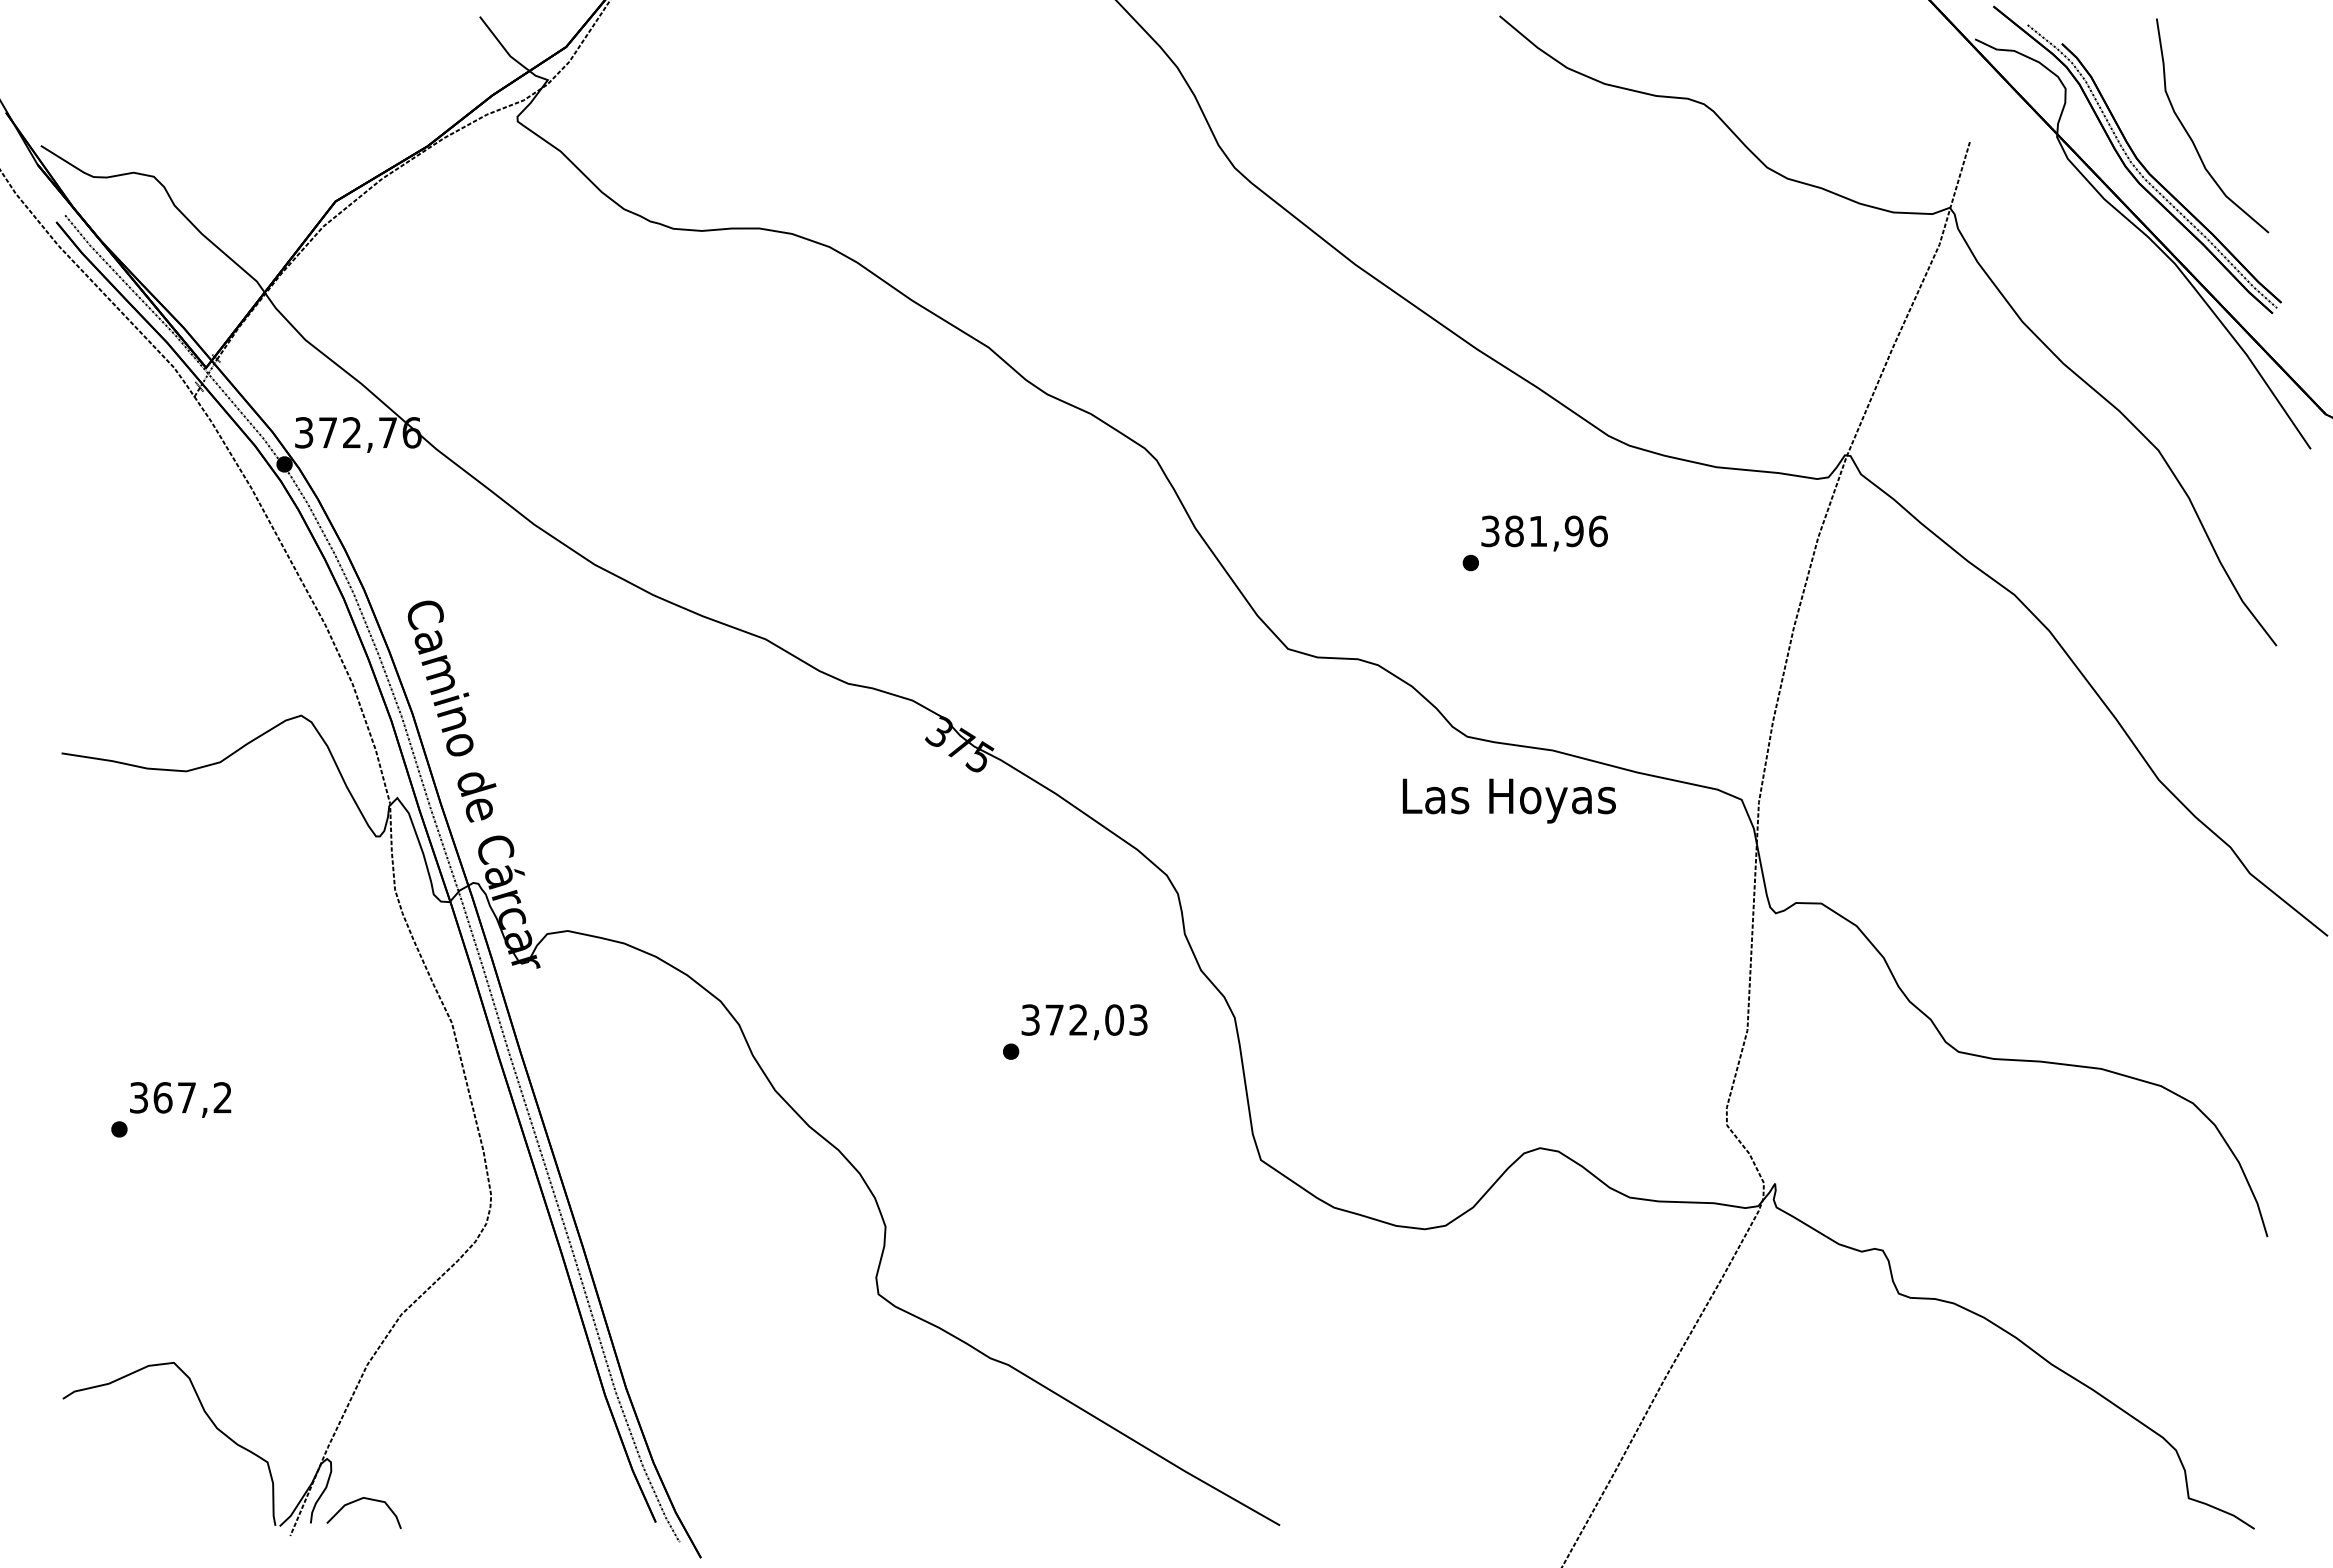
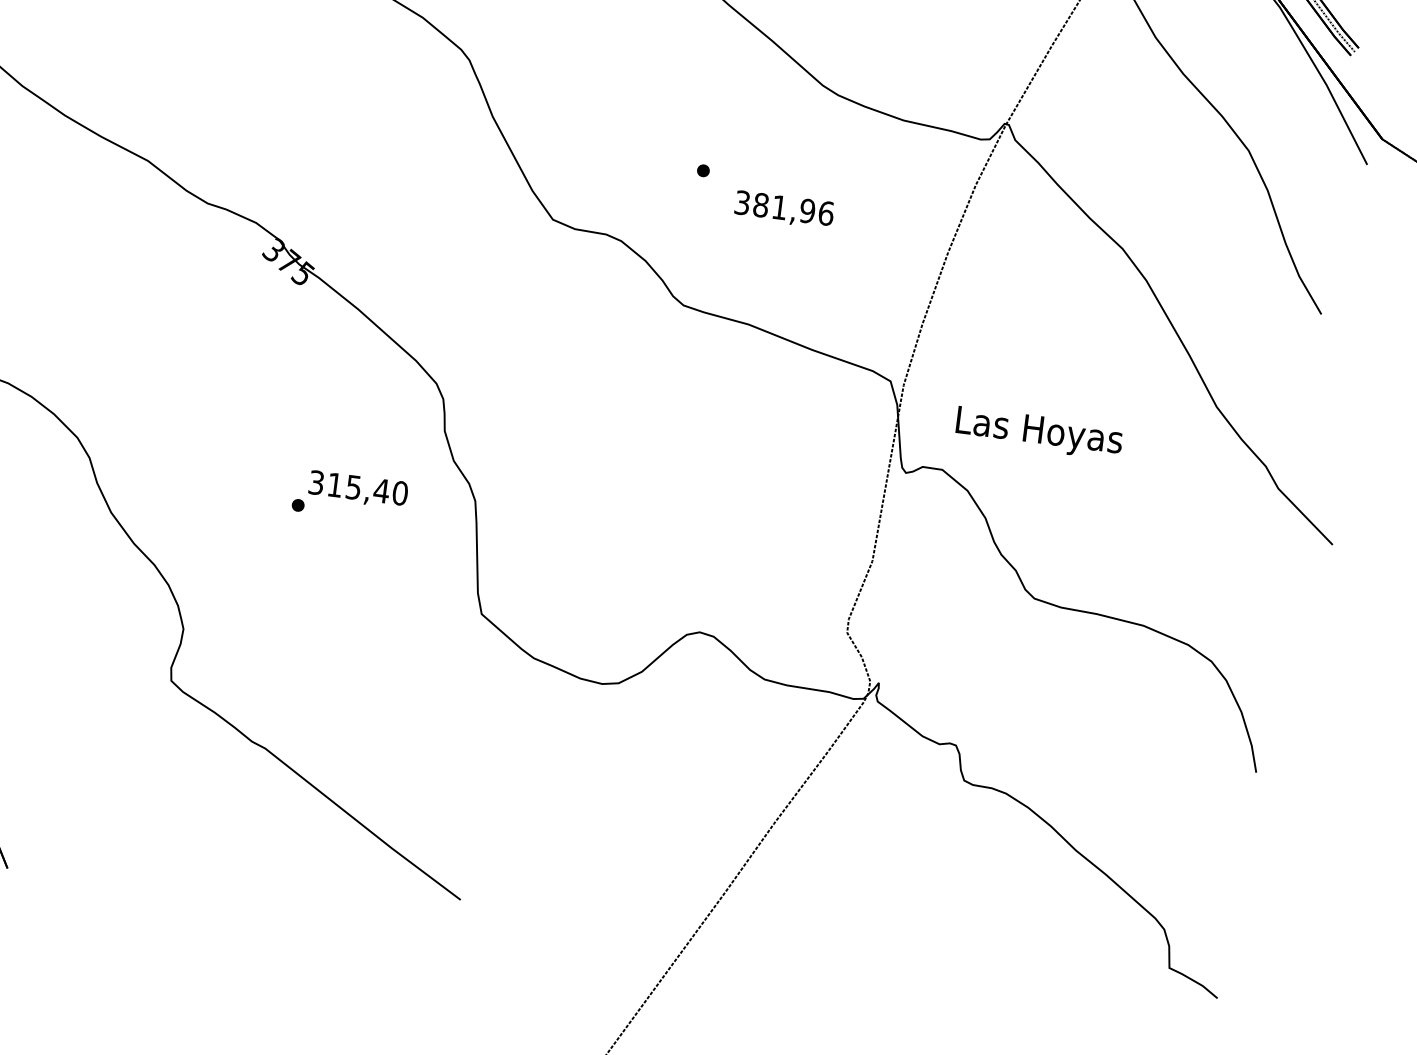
text: (1544, 533) -> (784, 209), moved
text: (1508, 800) -> (1038, 433), moved
text: (1096, 1019) -> (367, 488), 372,03 -> 315,40

